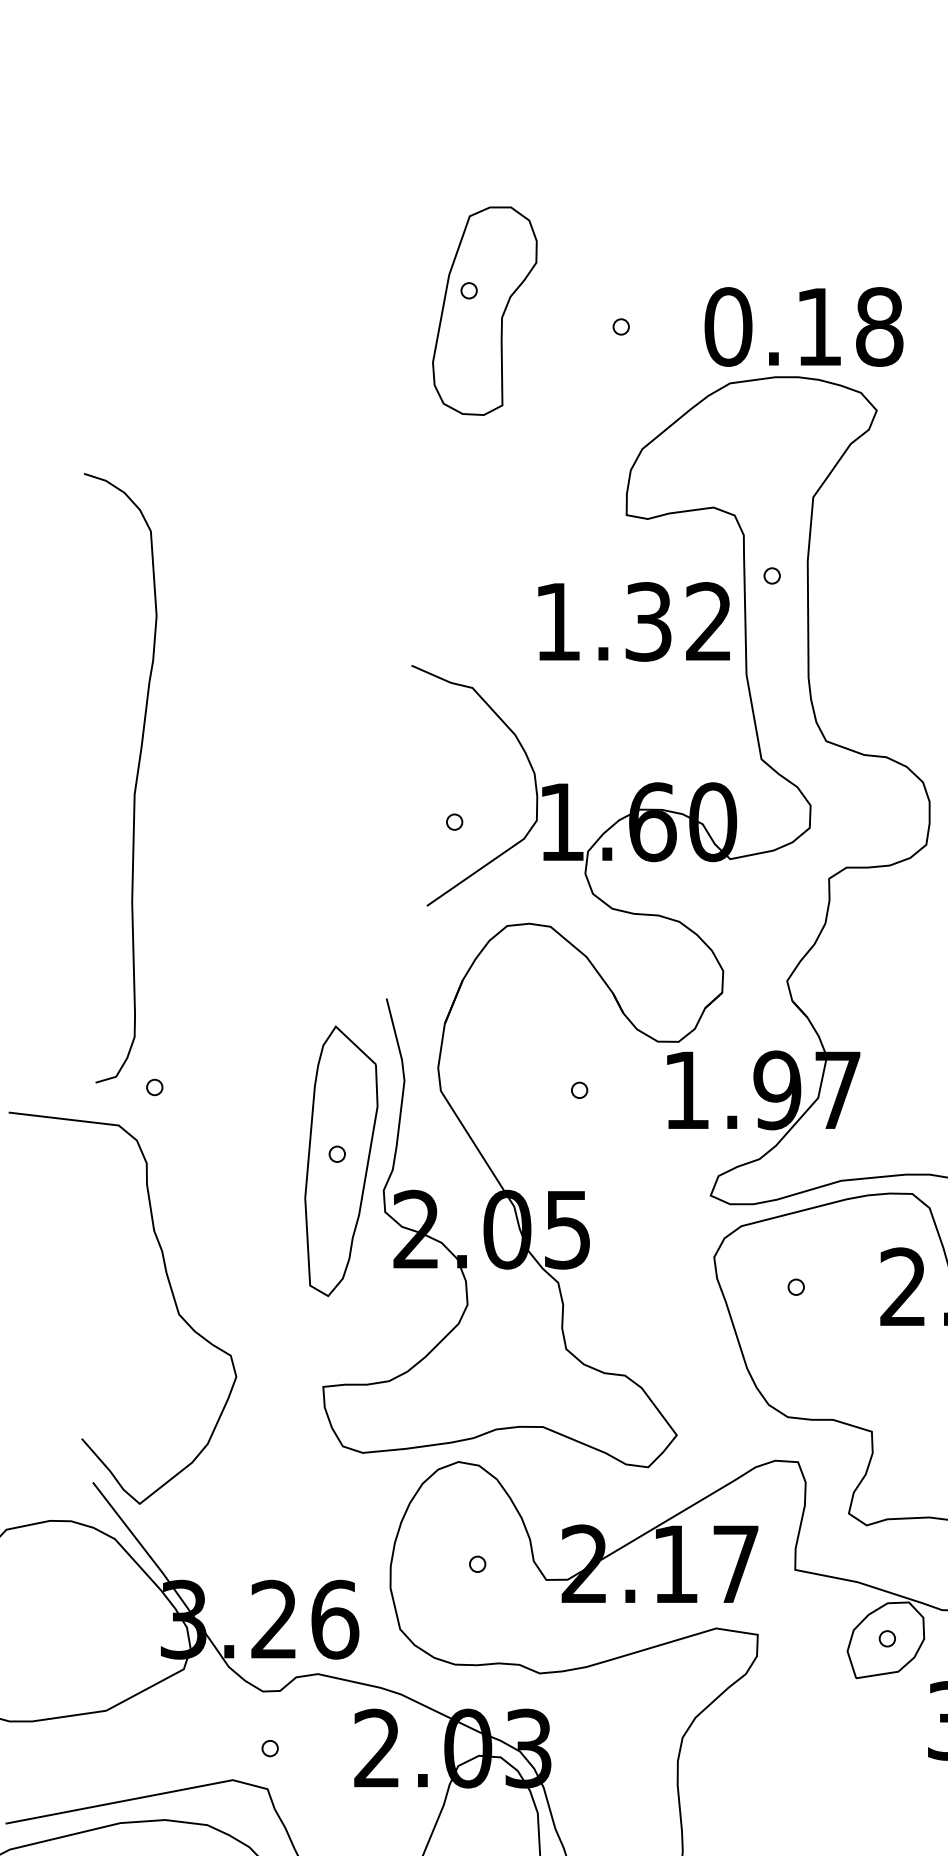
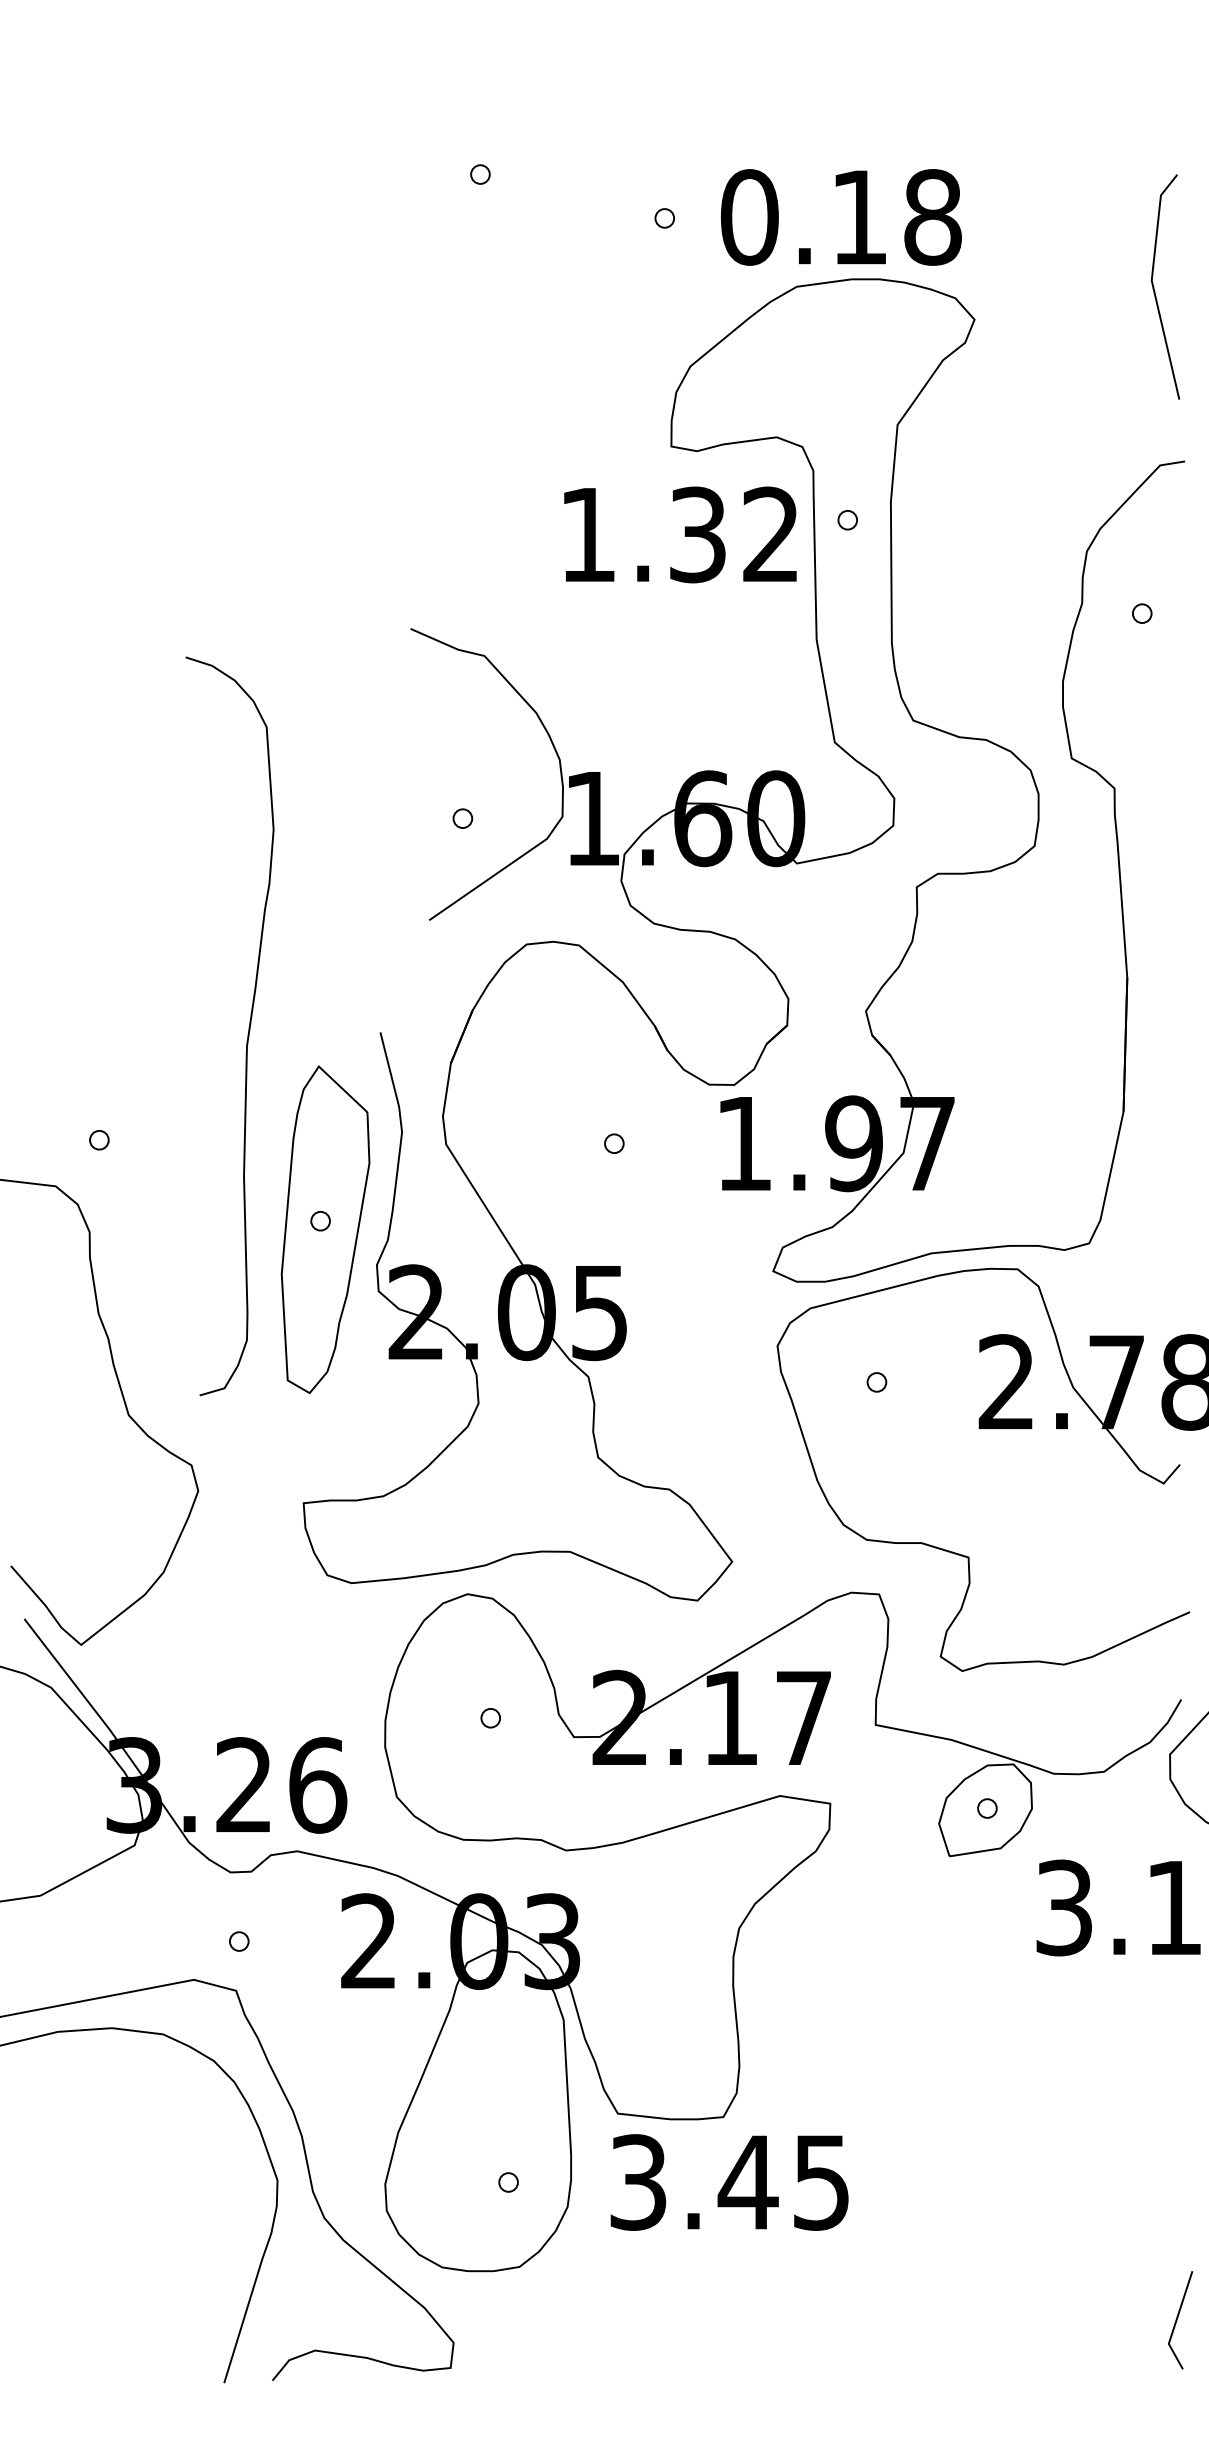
part: (484, 310) -> (499, 198), removed
text: (803, 327) -> (840, 217), moved
text: (634, 621) -> (680, 534), moved
curve: (135, 779) -> (248, 1027), moved

